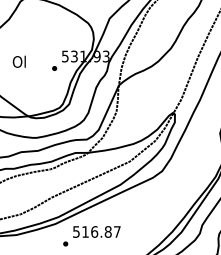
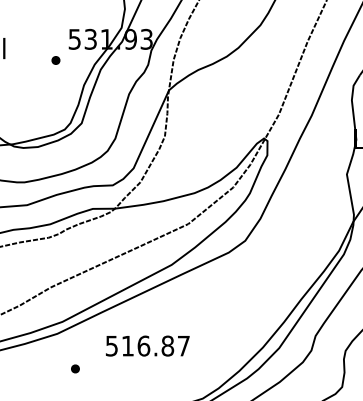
text: (96, 231) -> (147, 345), moved

